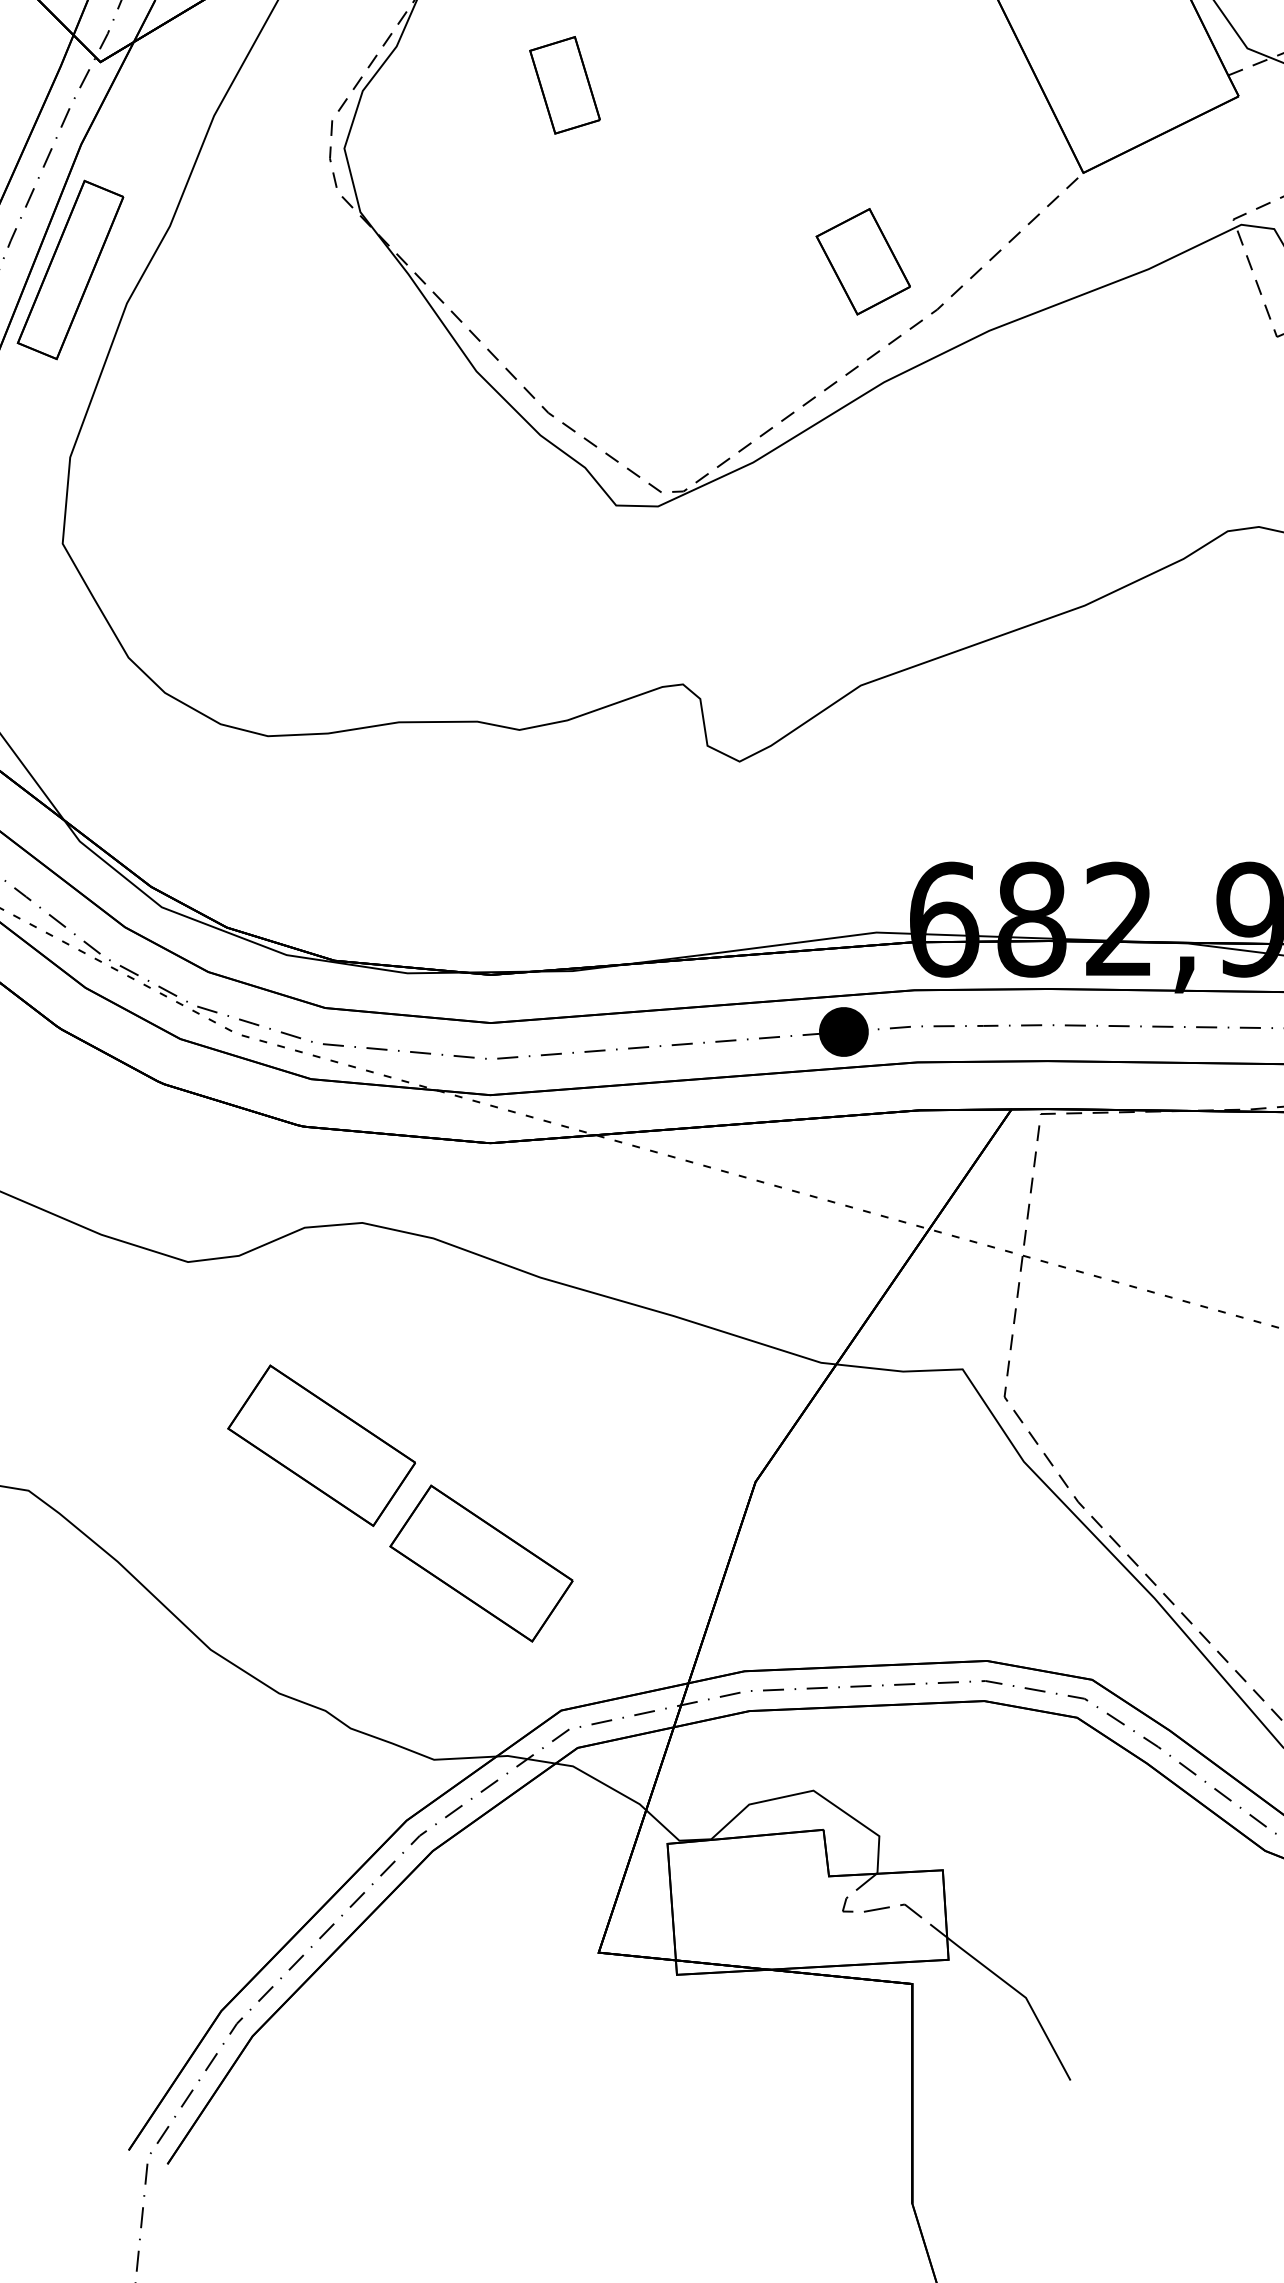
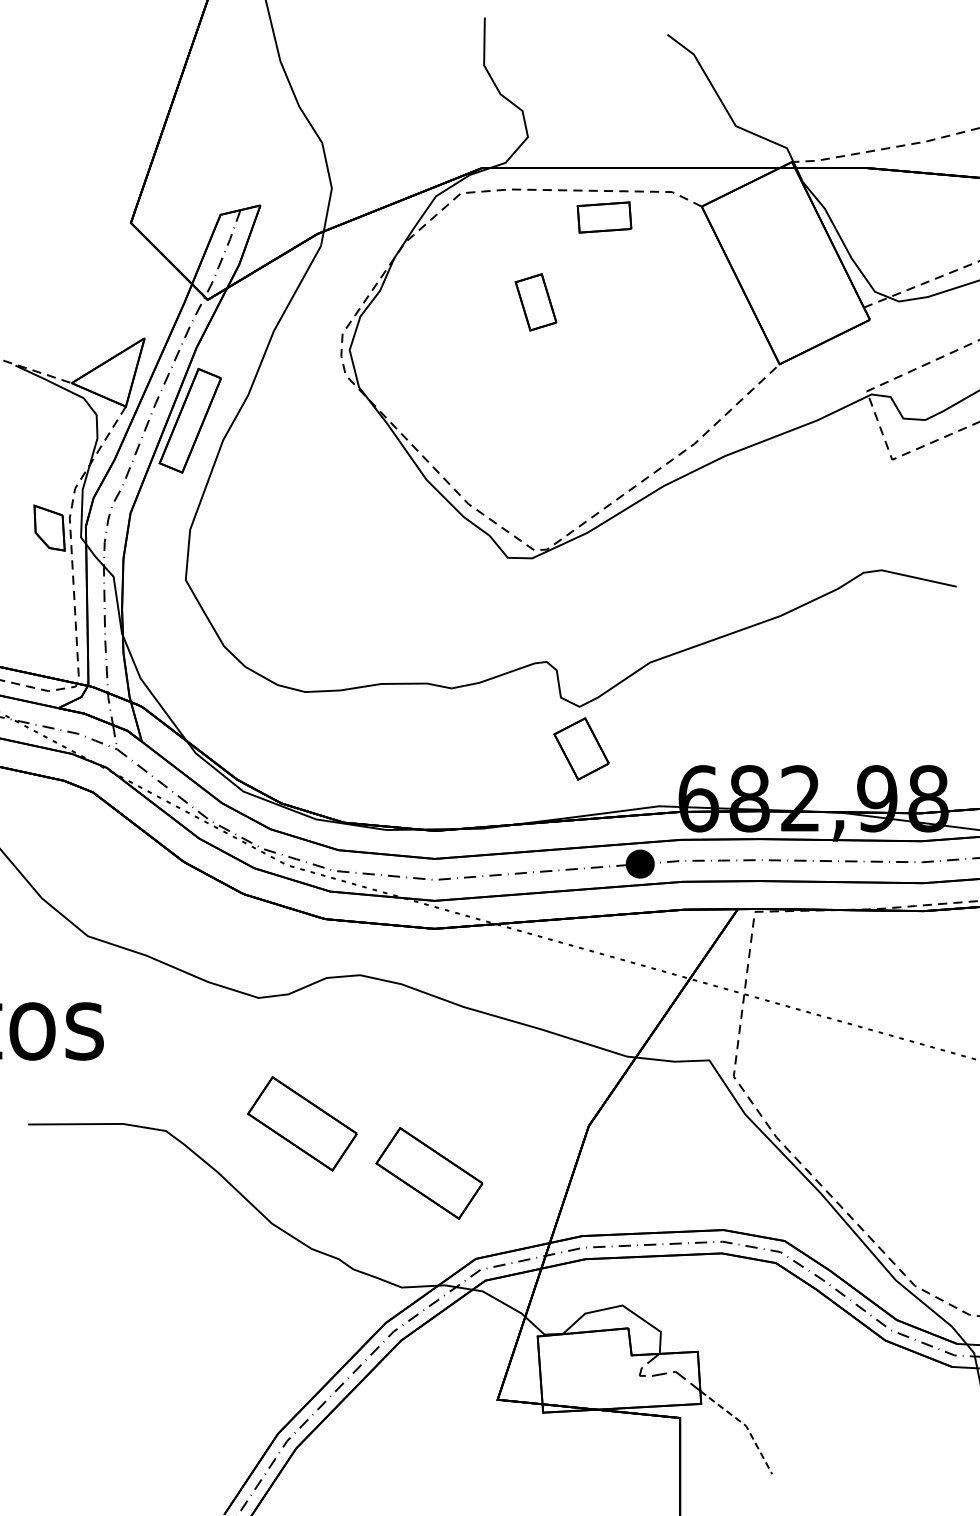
part: (564, 85) -> (535, 302), moved
part: (863, 260) -> (581, 748), moved
part: (321, 1445) -> (302, 1123), moved
line: (1024, 1996) -> (745, 1425), solid -> dashed

